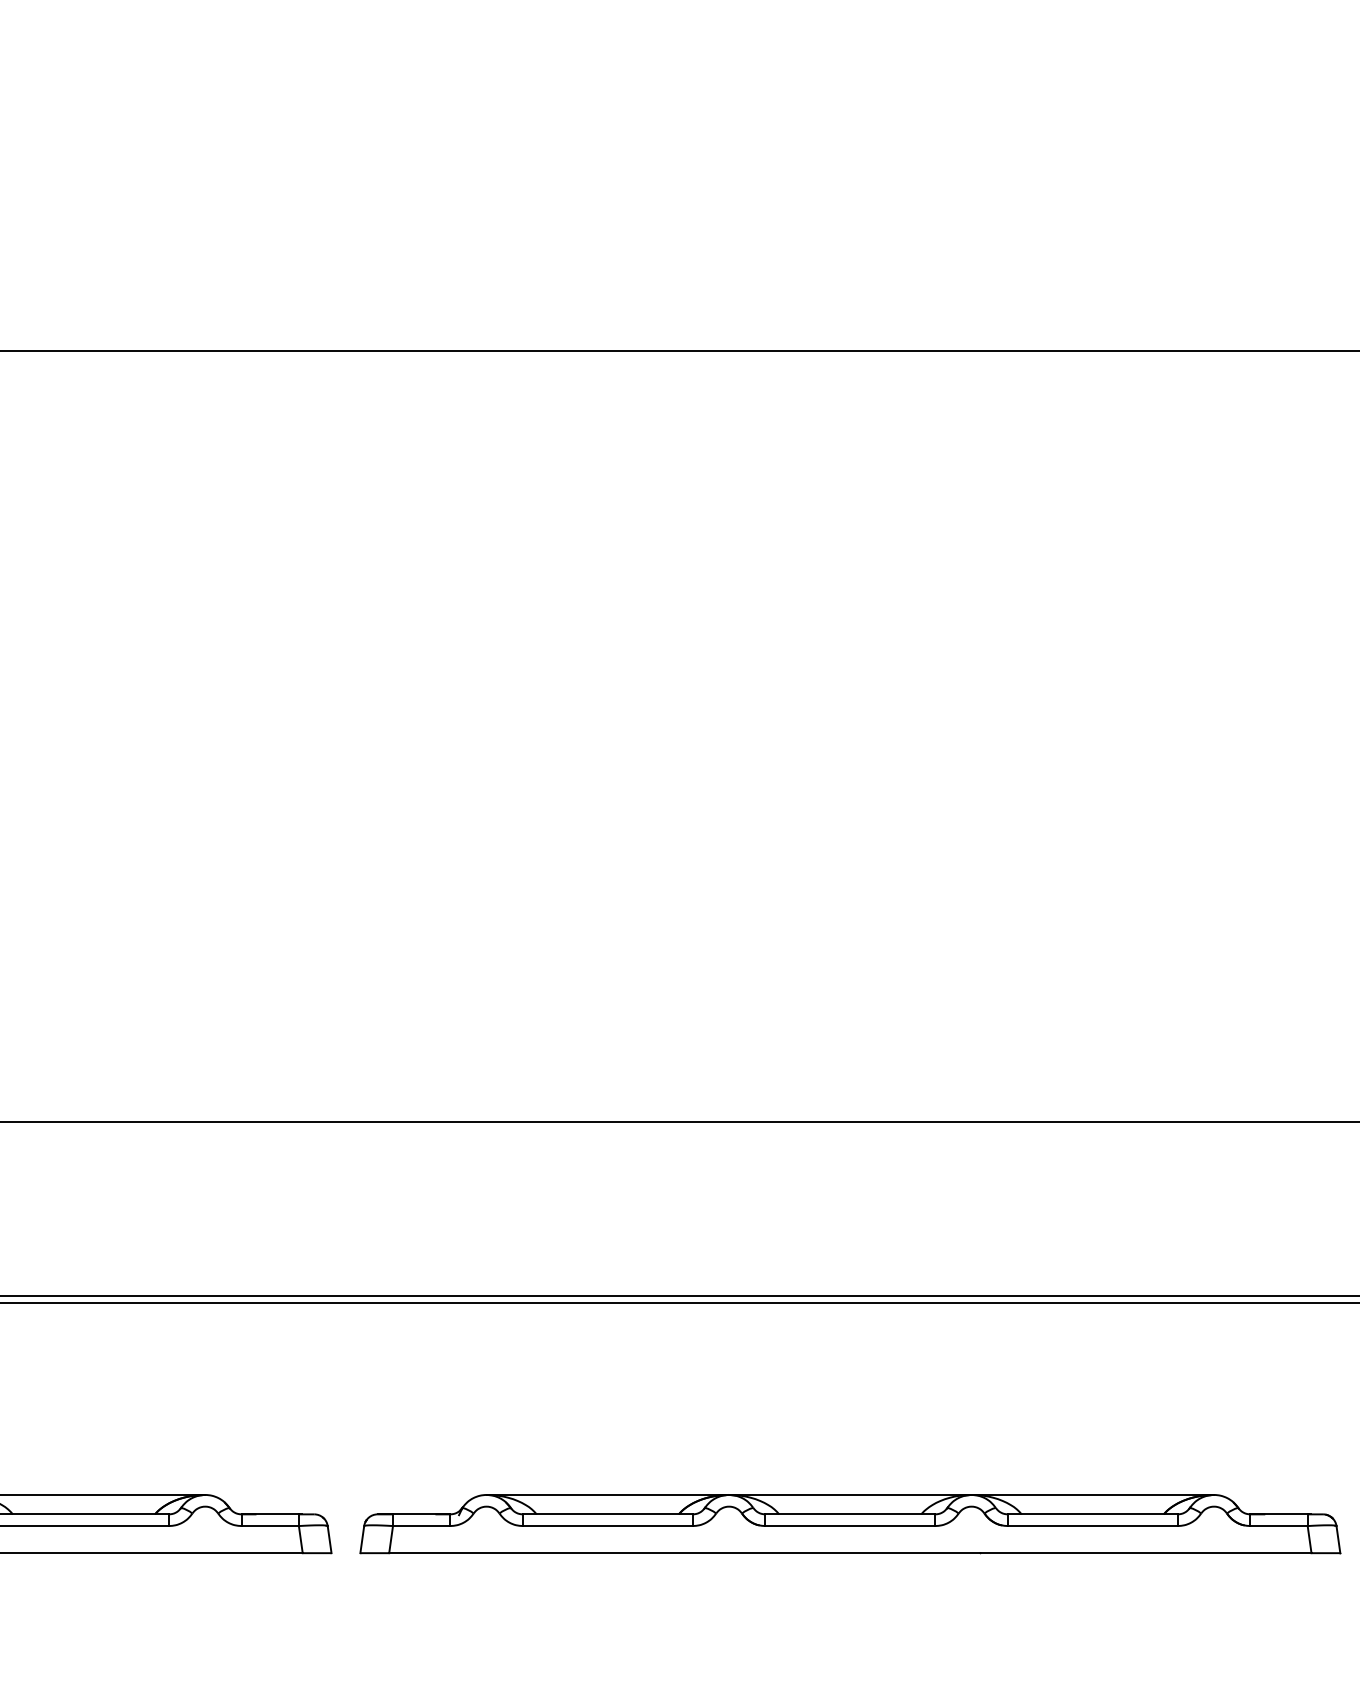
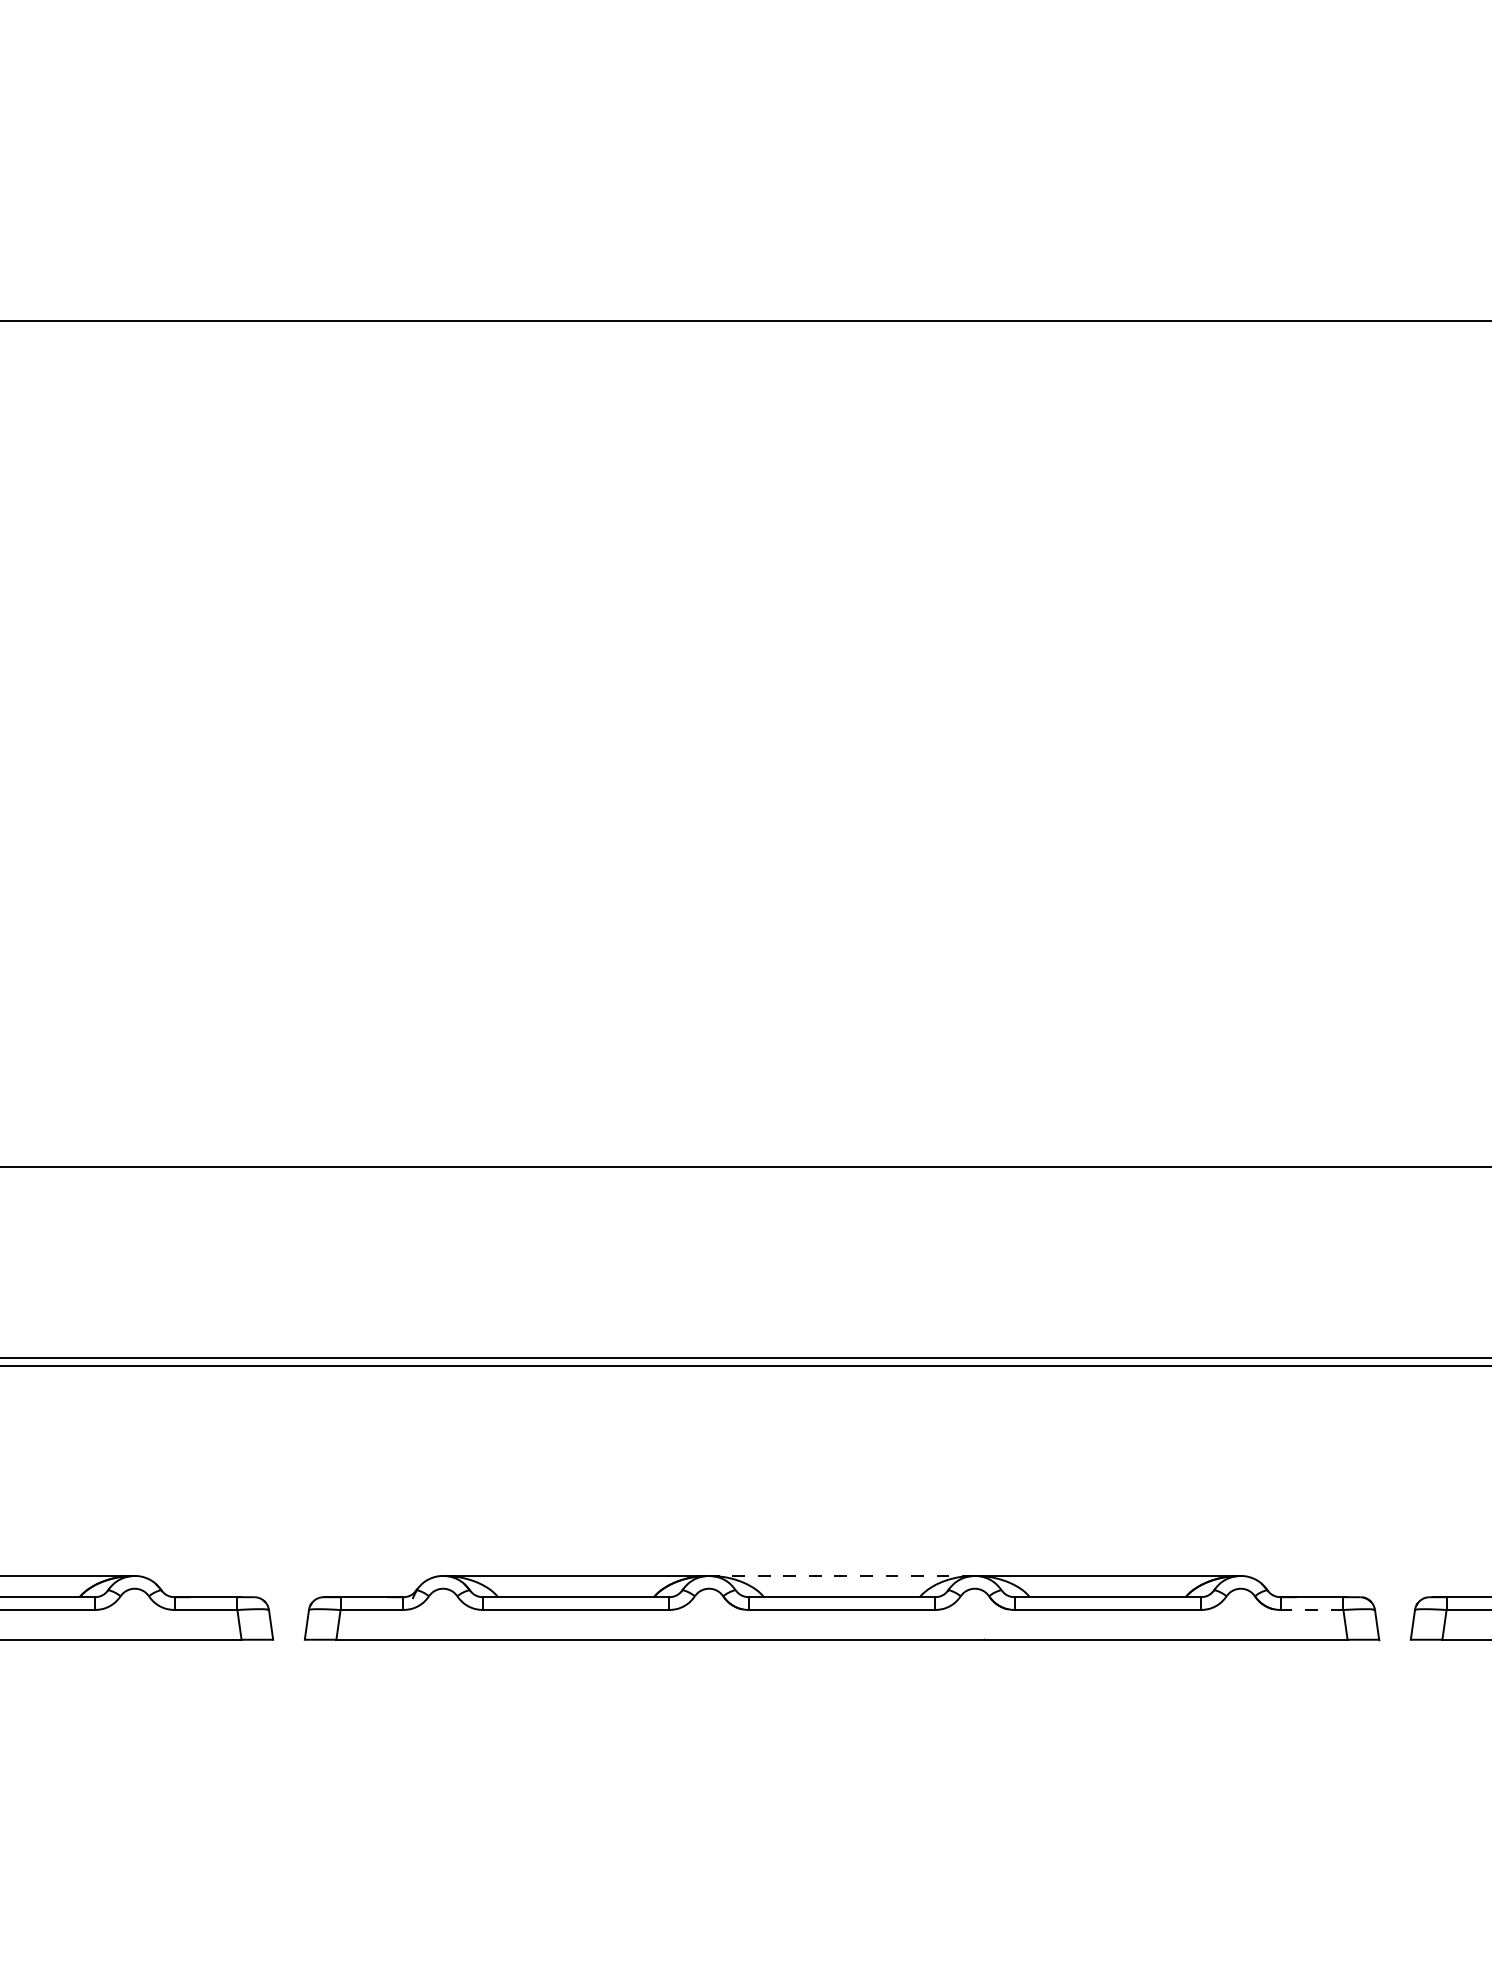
line: (849, 1494) -> (841, 1575), solid -> dashed
line: (1278, 1526) -> (1311, 1610), solid -> dashed

